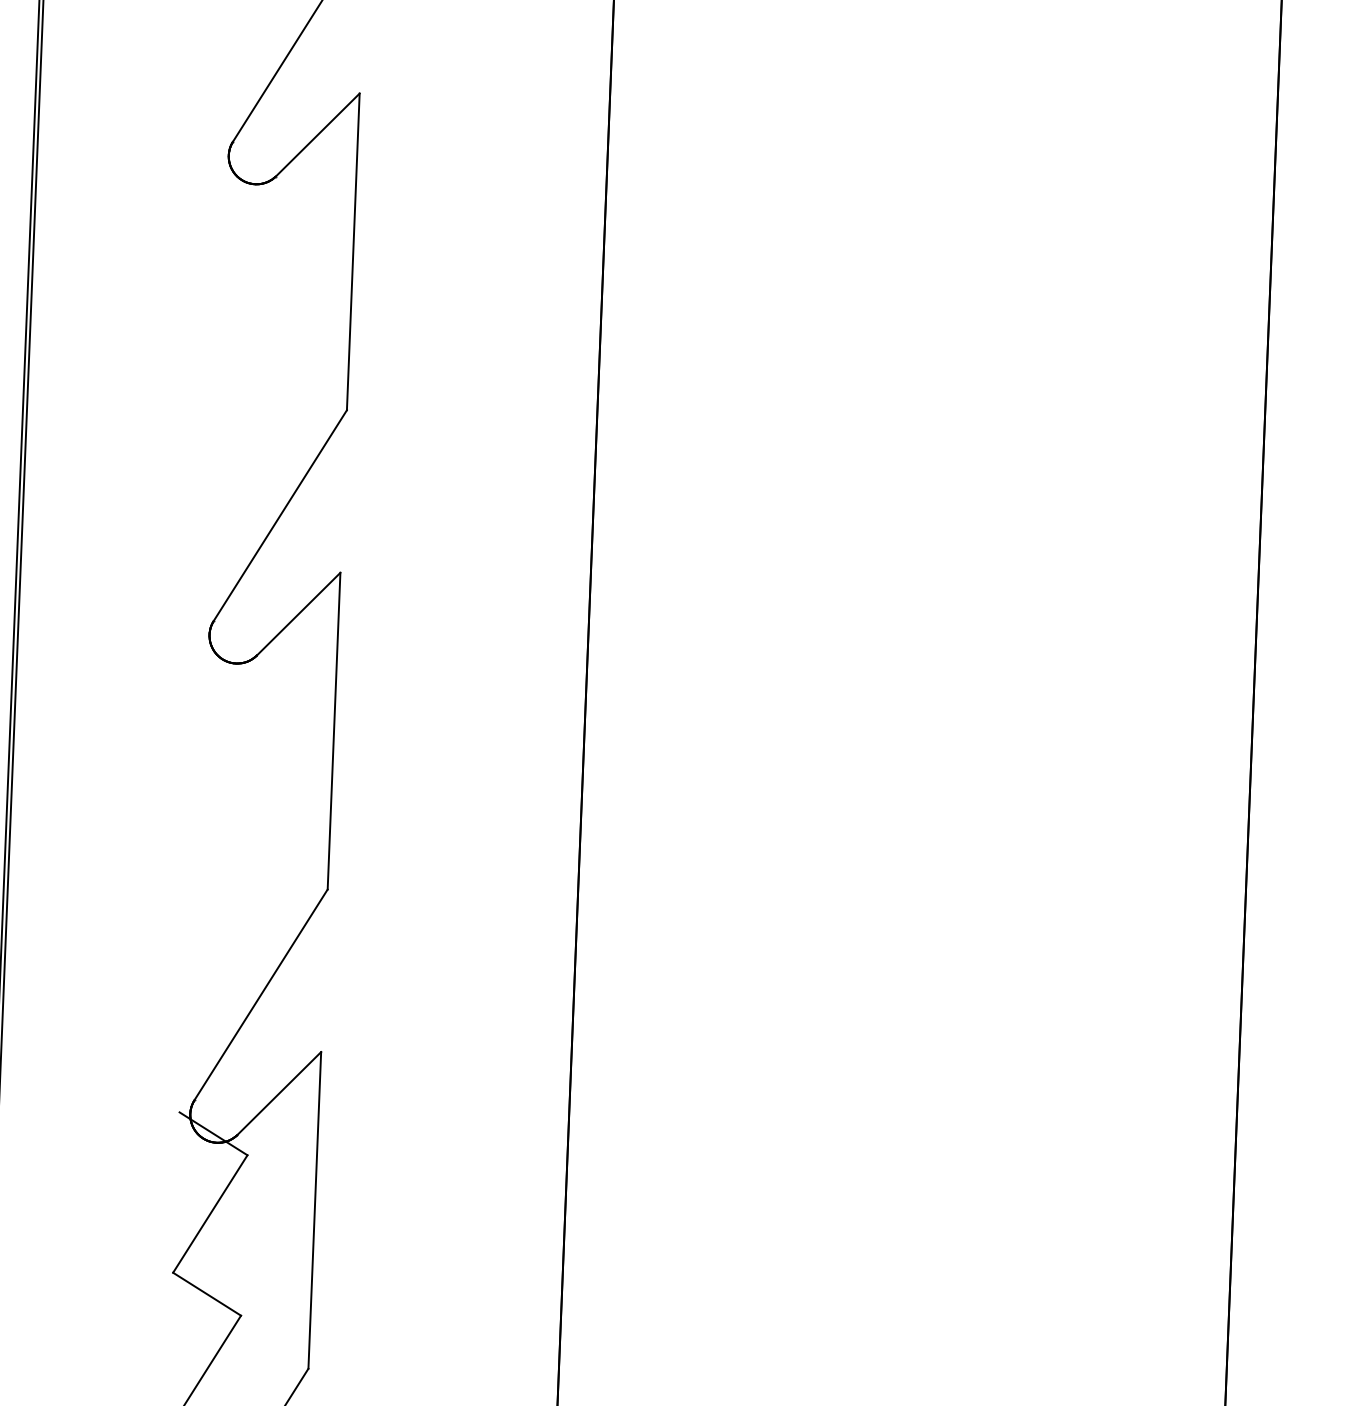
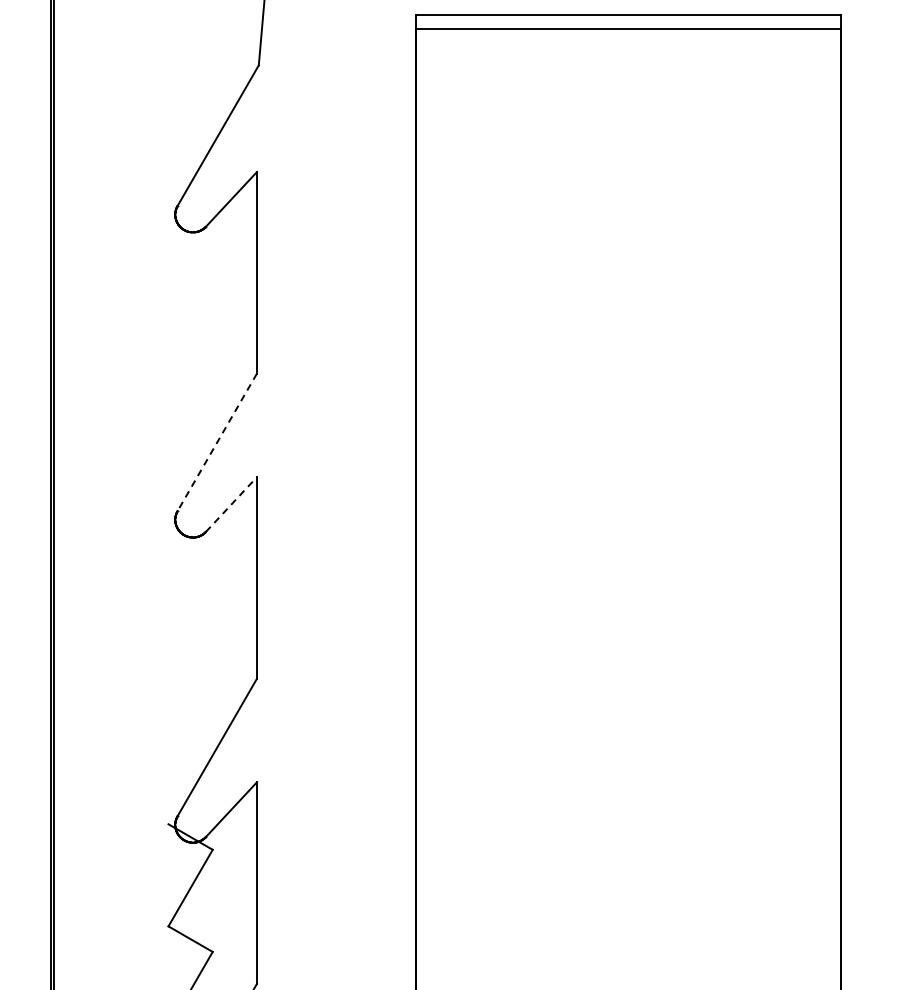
line: (280, 515) -> (217, 442), solid -> dashed
line: (298, 614) -> (231, 504), solid -> dashed

